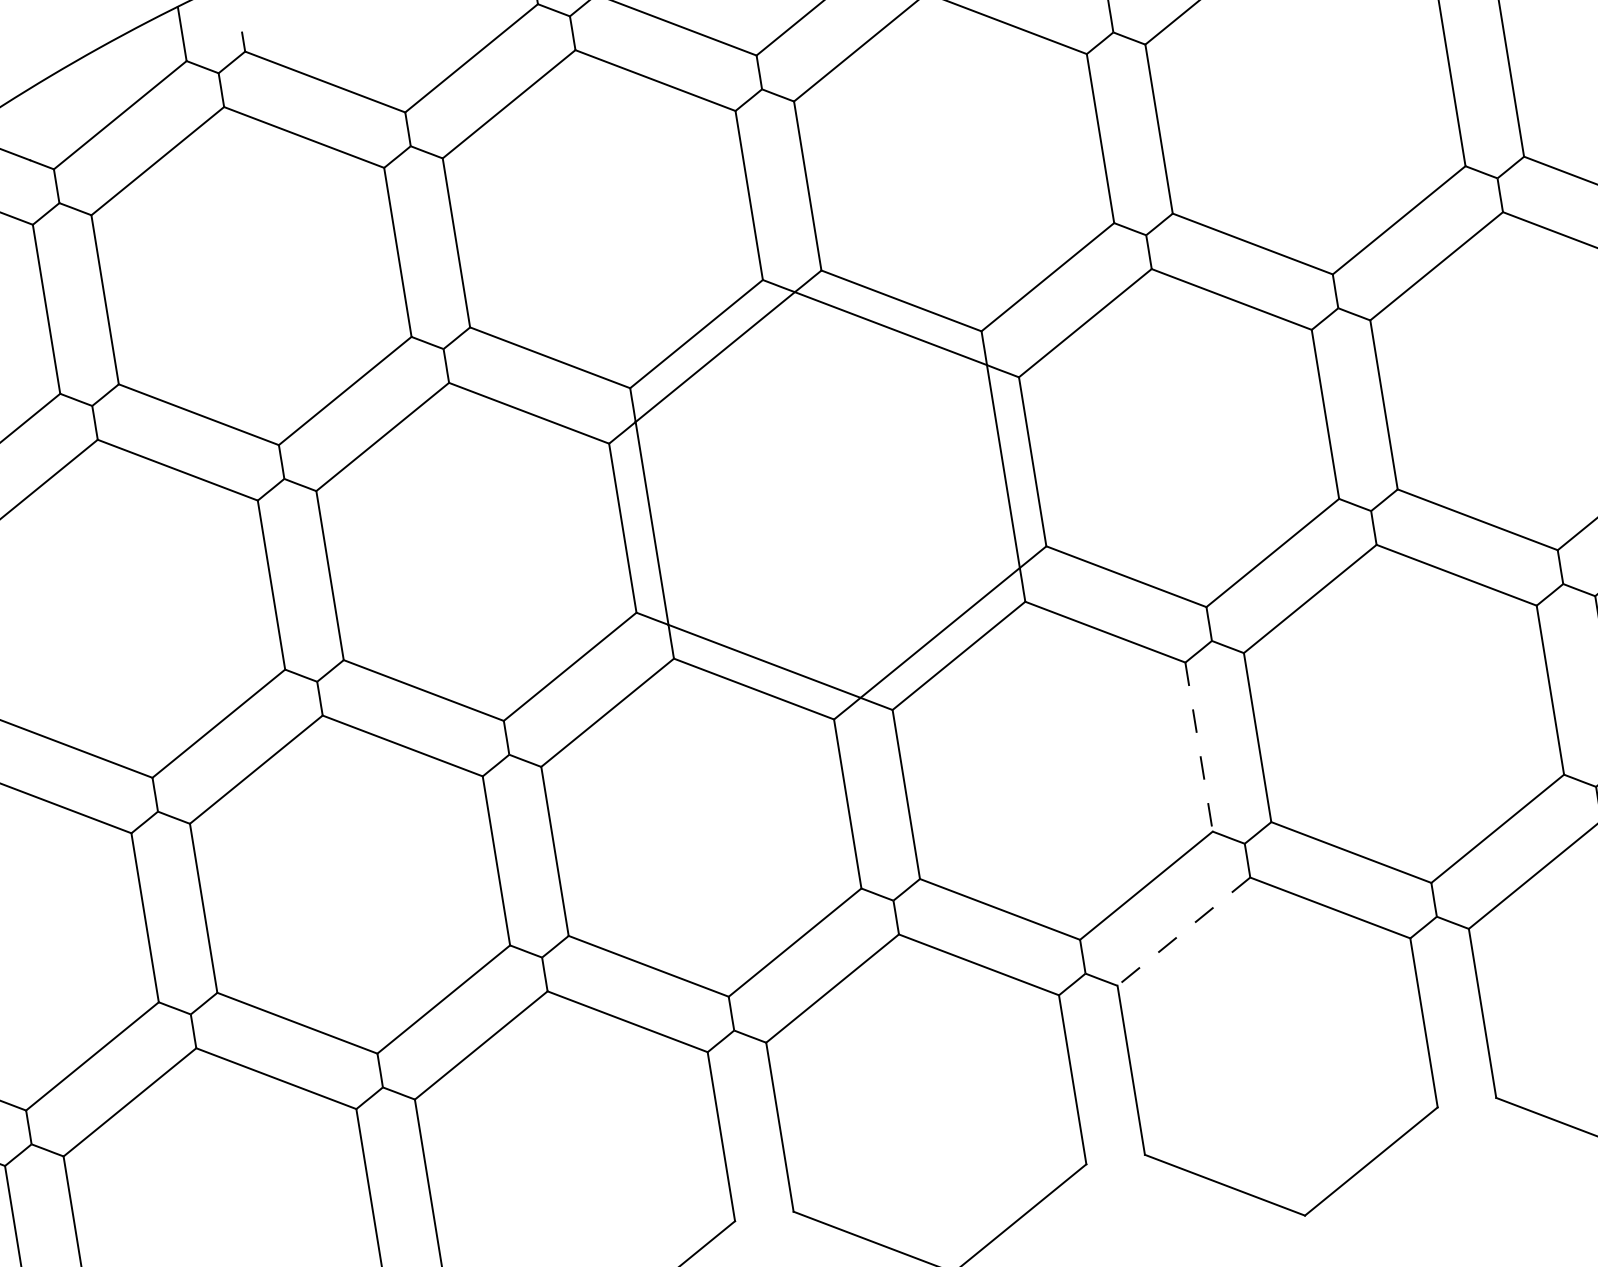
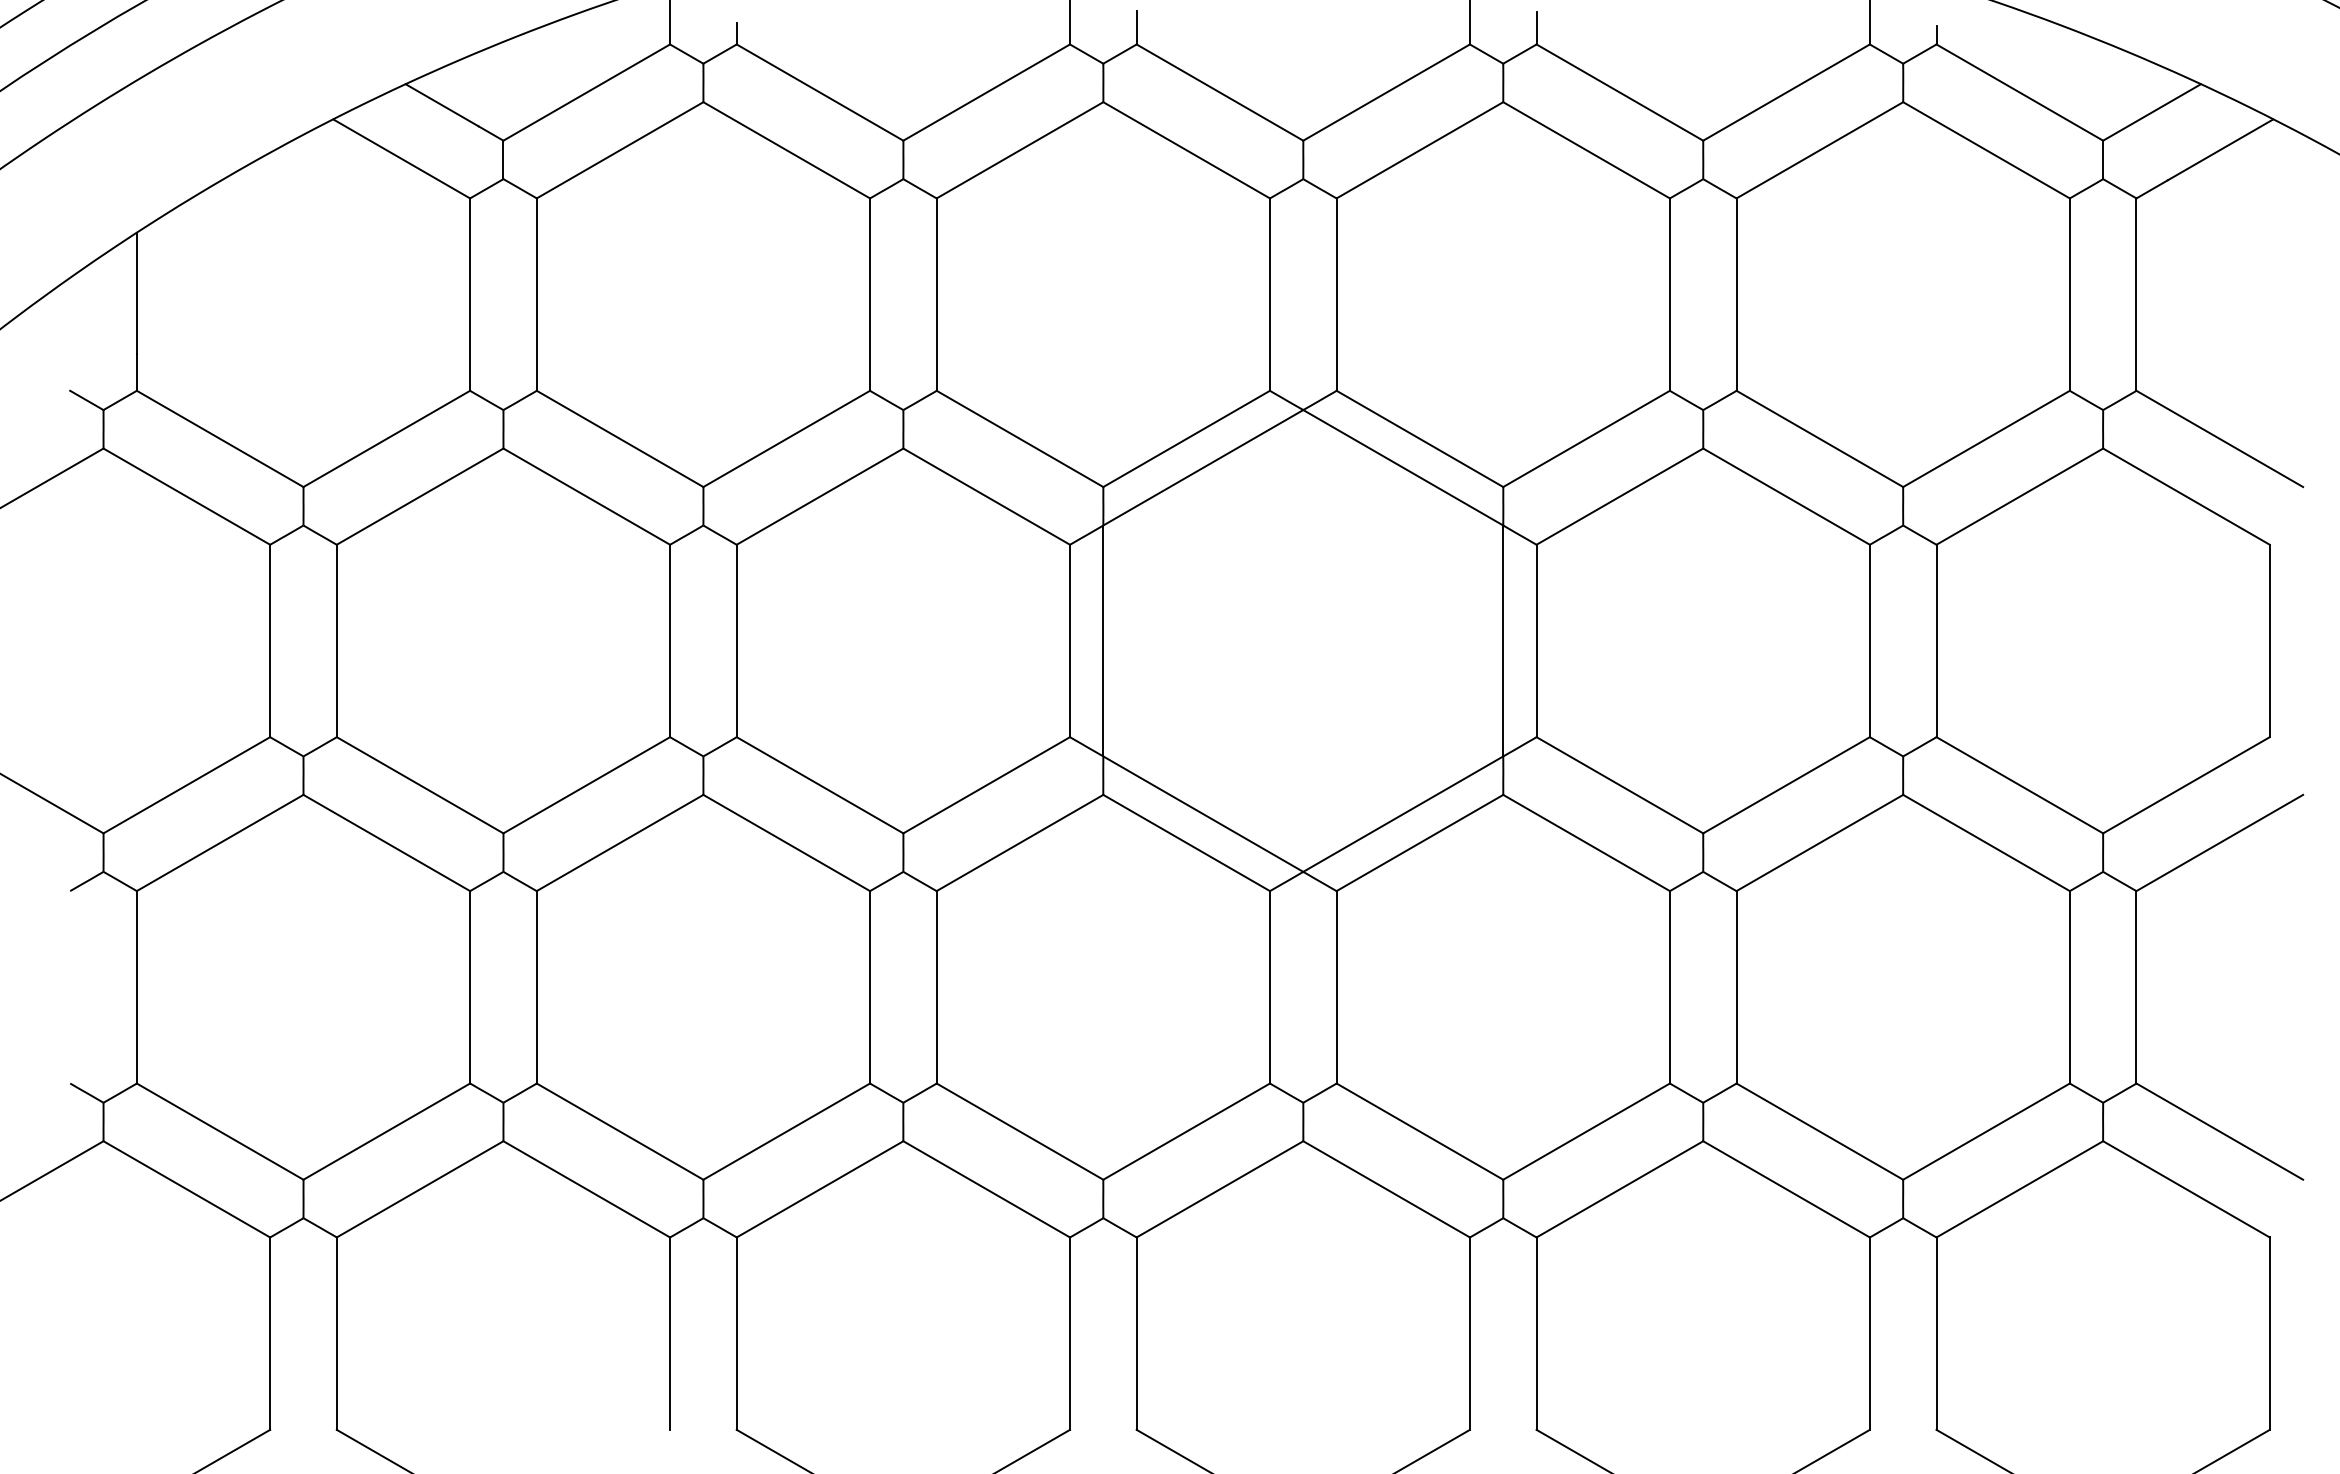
line: (1198, 747) -> (1669, 987), dashed -> solid
line: (1183, 931) -> (1619, 1189), dashed -> solid

